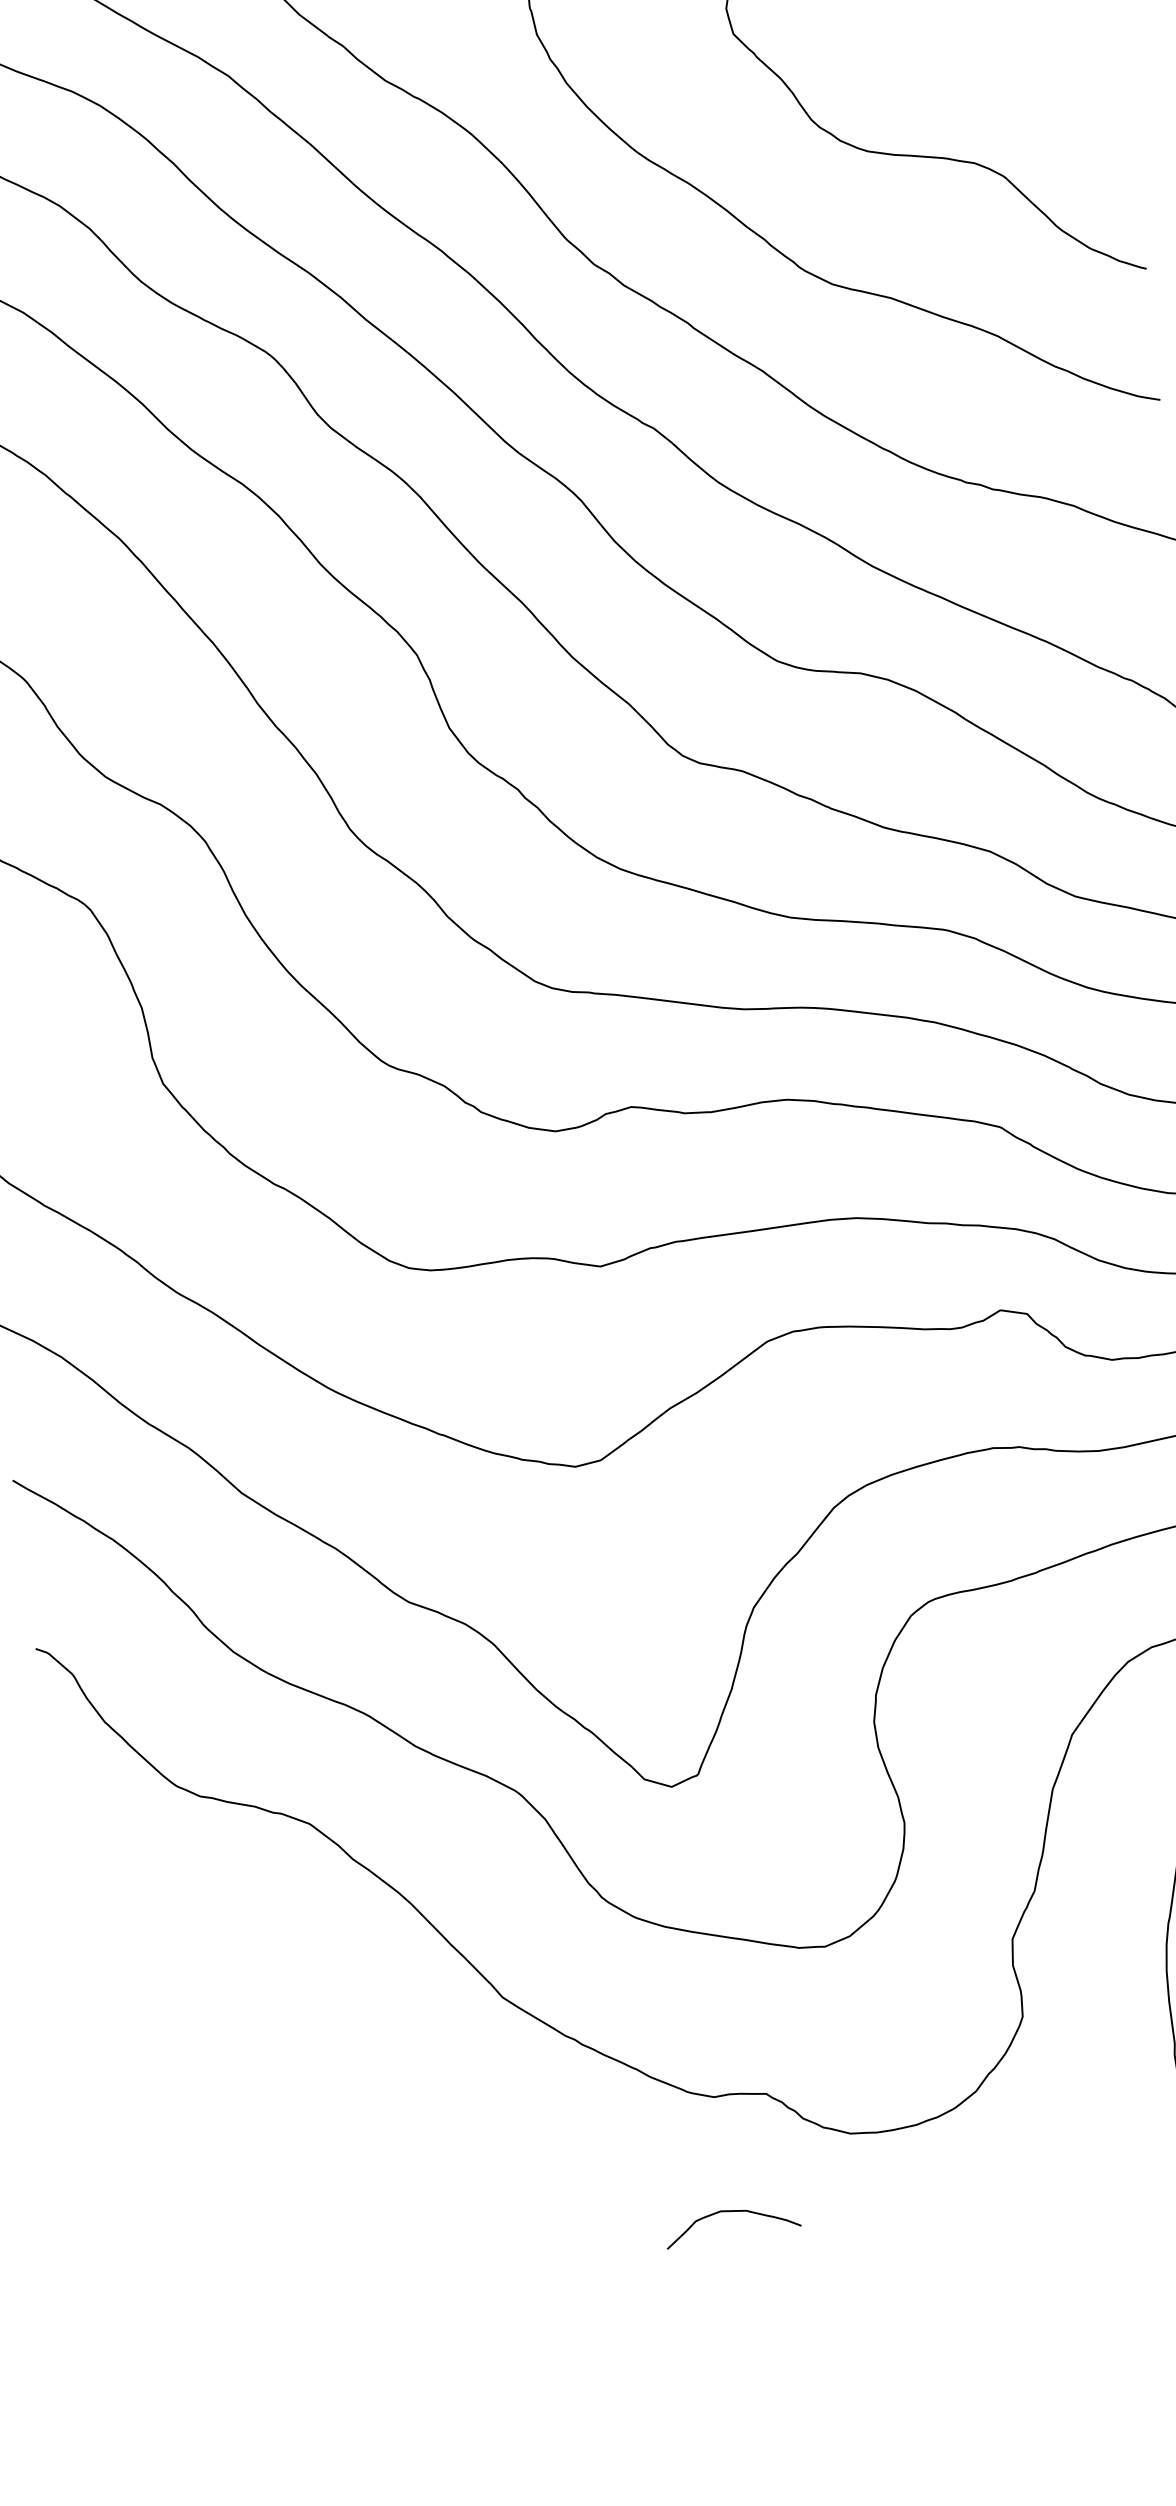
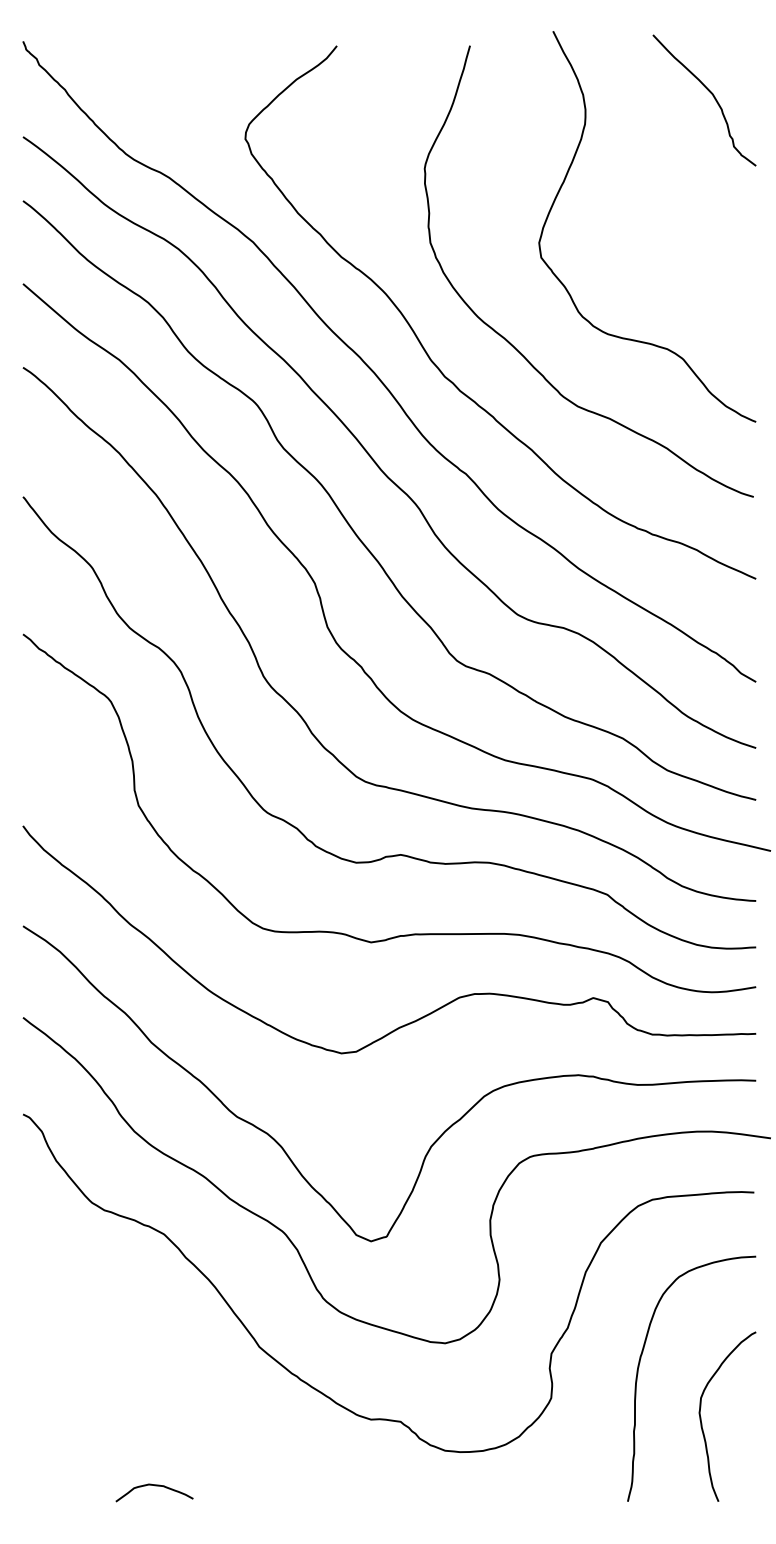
curve: (730, 2213) -> (154, 1486), moved

